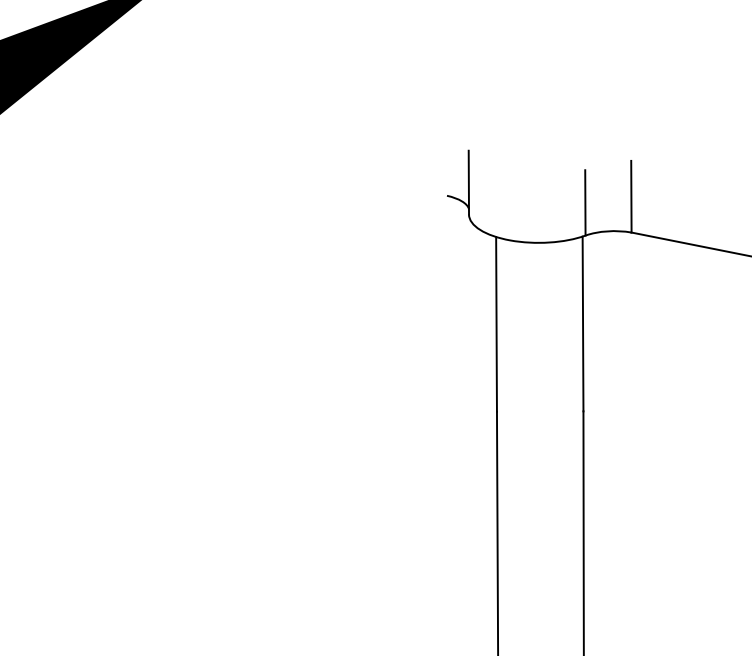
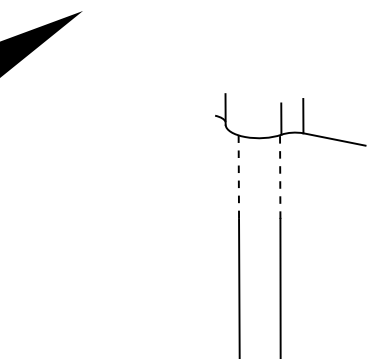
line: (495, 324) -> (238, 177), solid -> dashed
line: (583, 324) -> (280, 177), solid -> dashed

